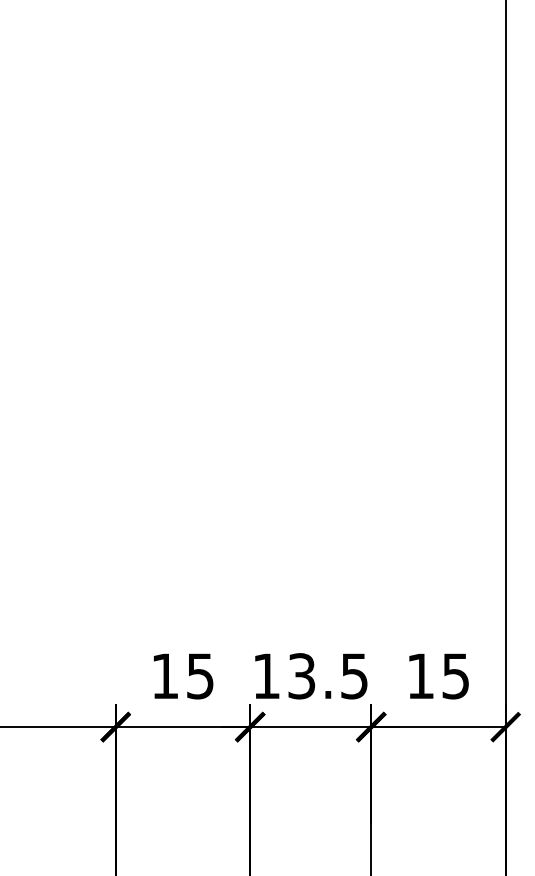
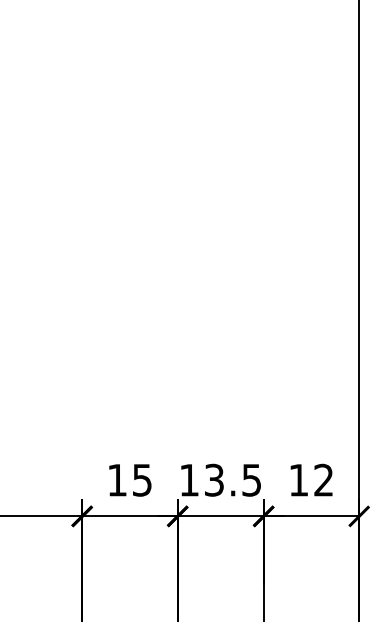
text: (455, 675) -> (323, 479), 15 -> 12

